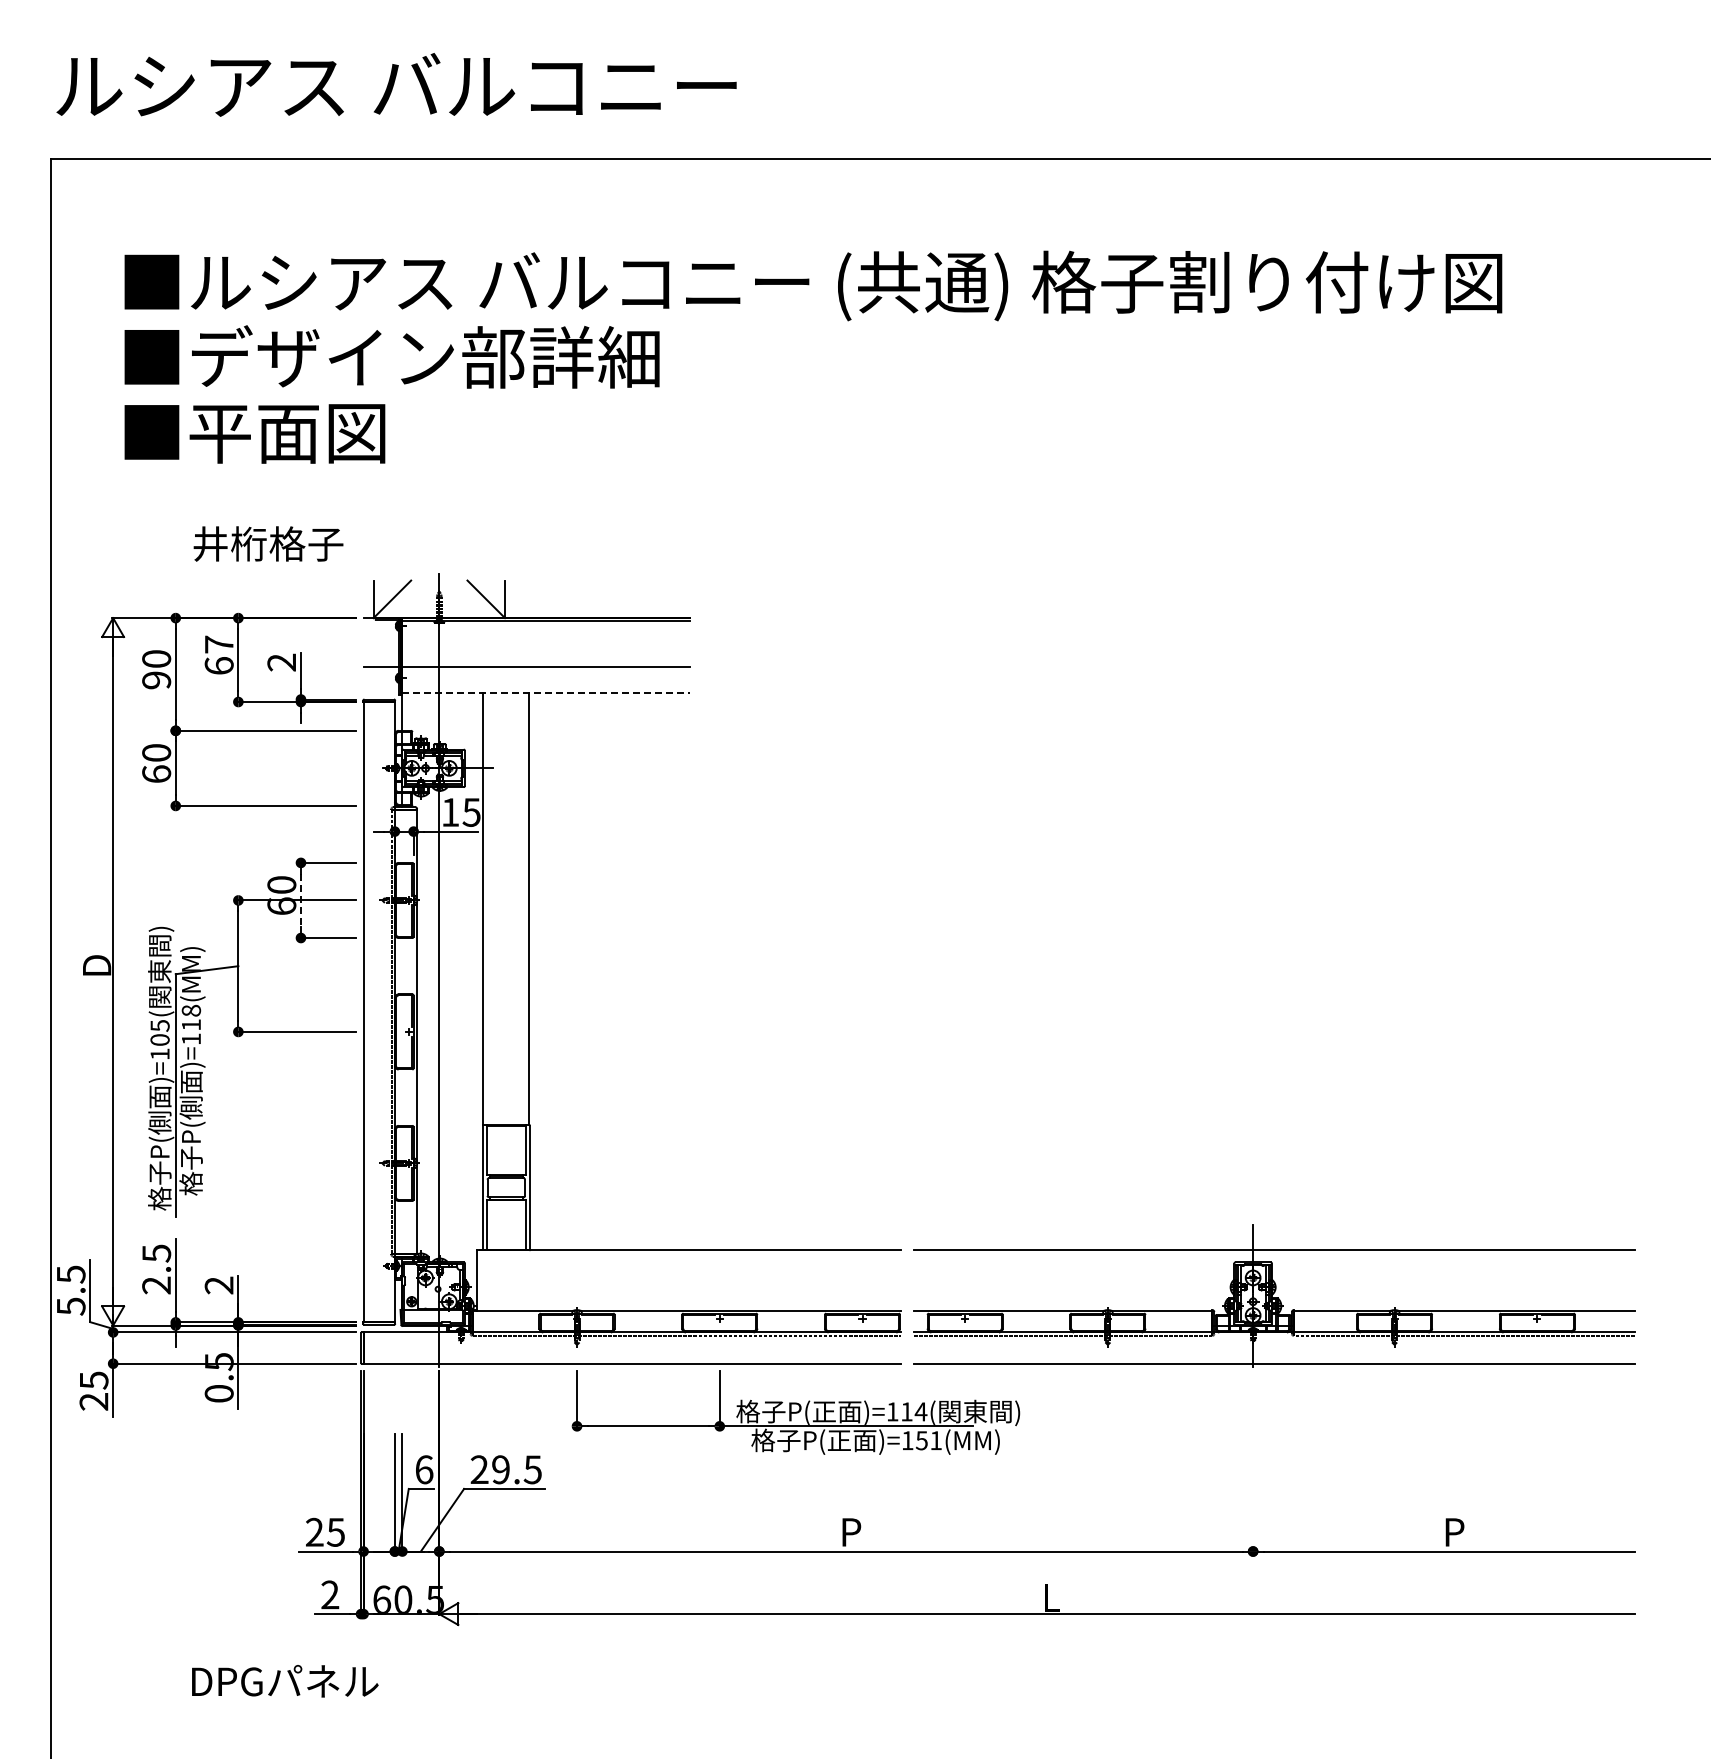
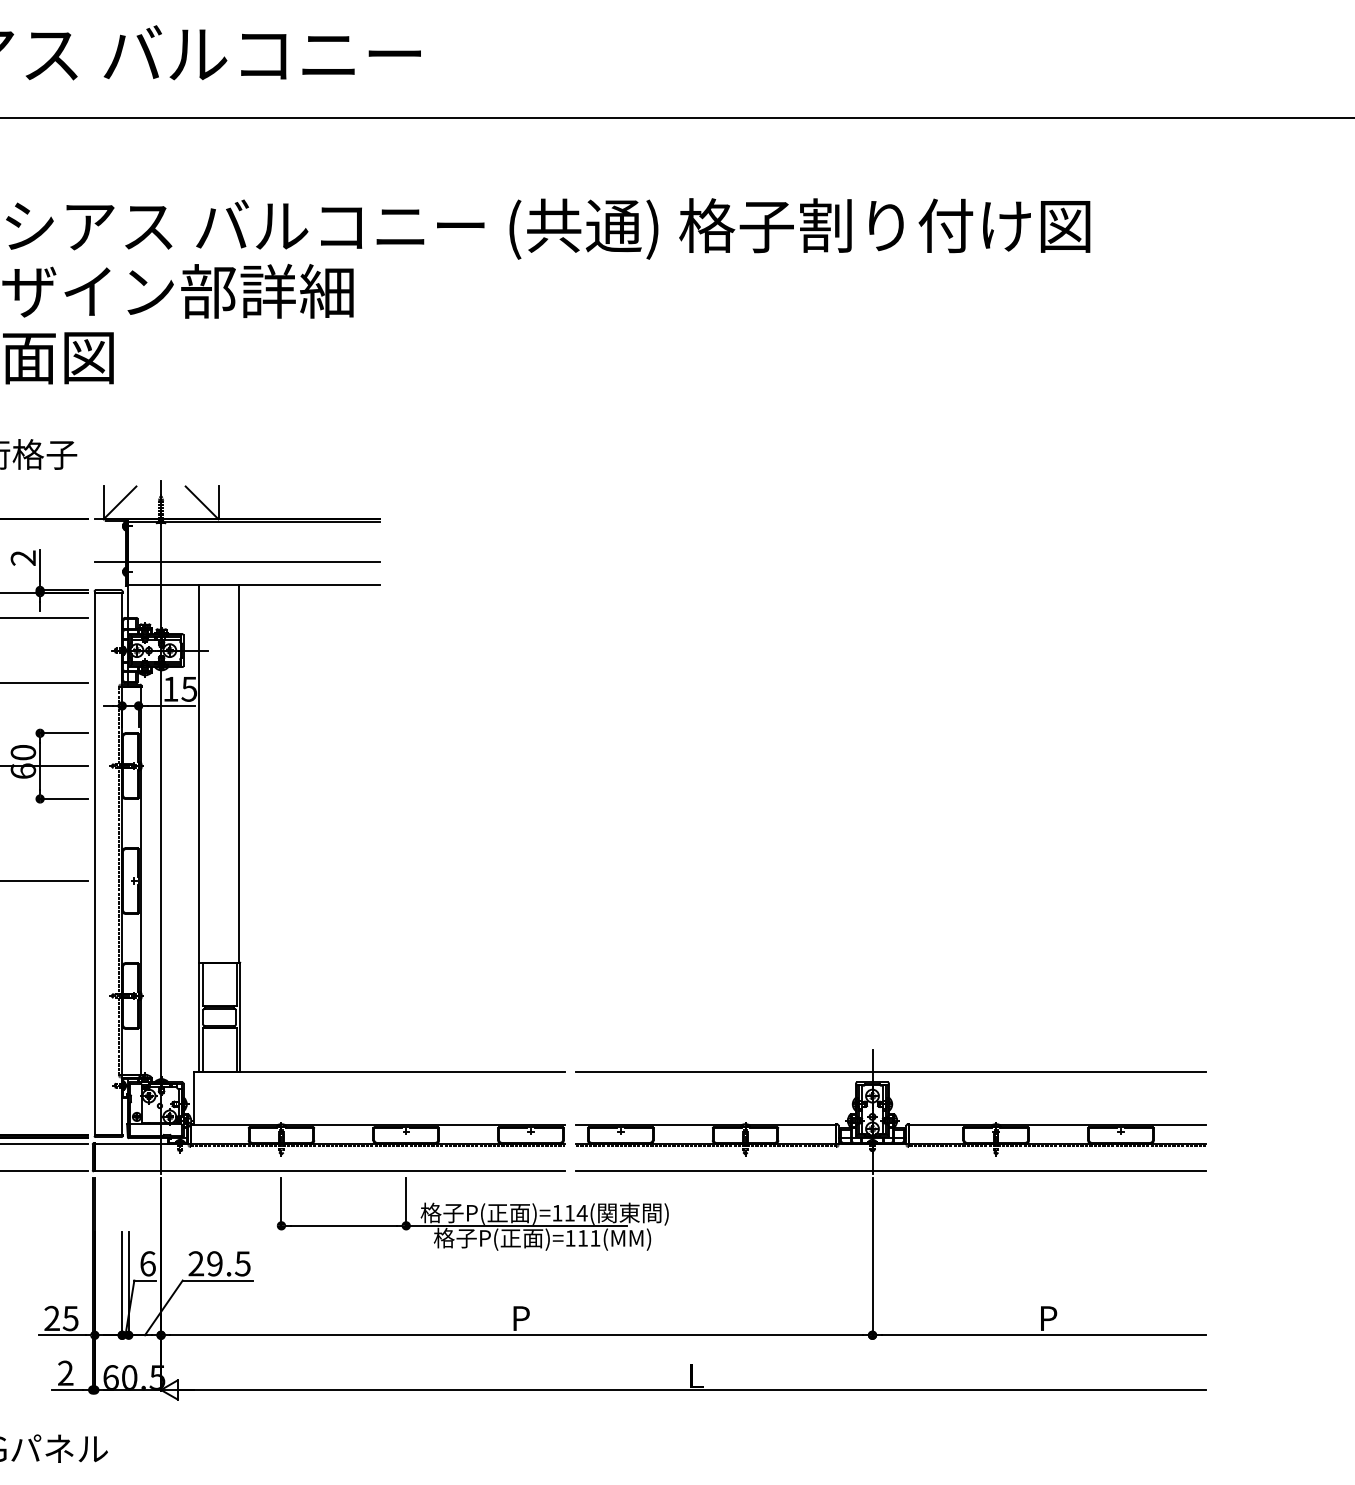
line: (545, 693) -> (253, 585), dashed -> solid
line: (300, 900) -> (39, 766), dashed -> solid
text: (921, 1440) -> (582, 1238), )=151(MM) -> )=111(MM)
line: (1253, 1461) -> (872, 1256), added

